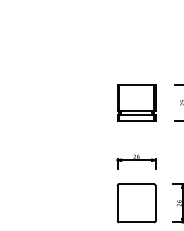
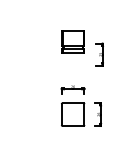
part: (135, 102) -> (72, 41), moved

